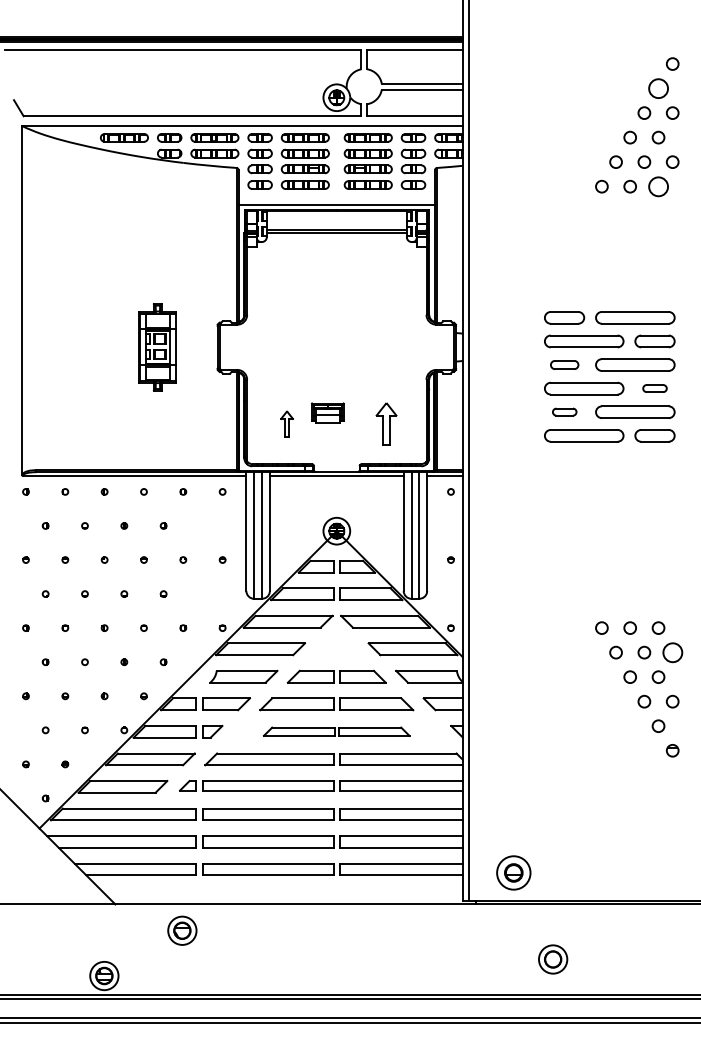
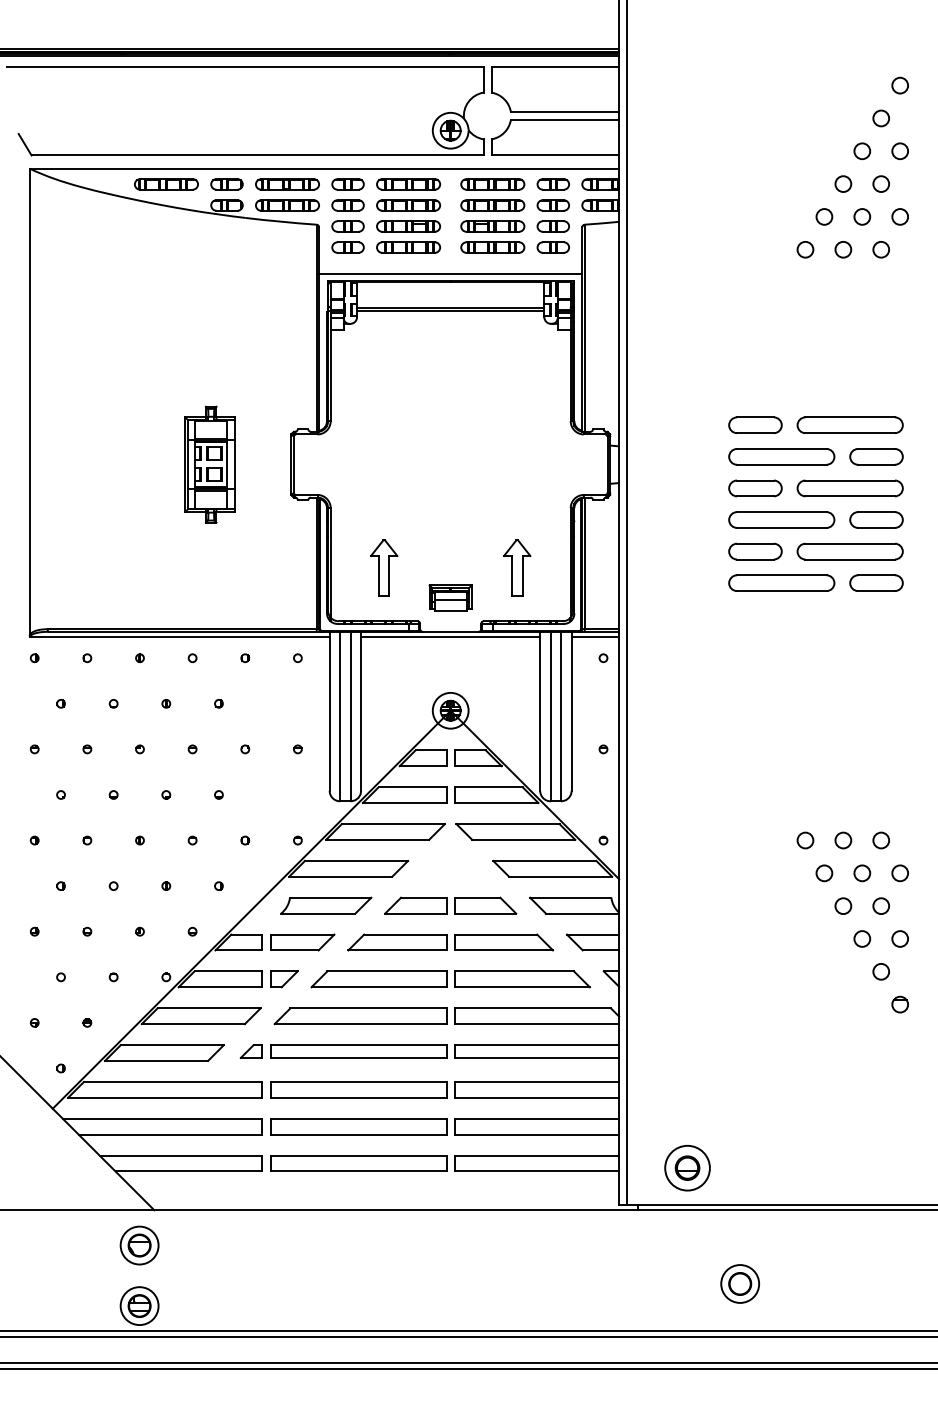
circle: (658, 88) -> (881, 118), size x0.62
circle: (658, 186) -> (881, 249), size x0.62
part: (564, 364) -> (755, 487), size x1.43
part: (654, 388) -> (875, 519), size x1.67
part: (564, 411) -> (755, 550), size x1.67
part: (327, 412) -> (450, 597), moved
part: (286, 423) -> (383, 566), size x1.67
circle: (672, 652) -> (899, 873), size x0.62
part: (336, 731) -> (450, 978), size x1.43
part: (182, 930) -> (139, 1245), moved

